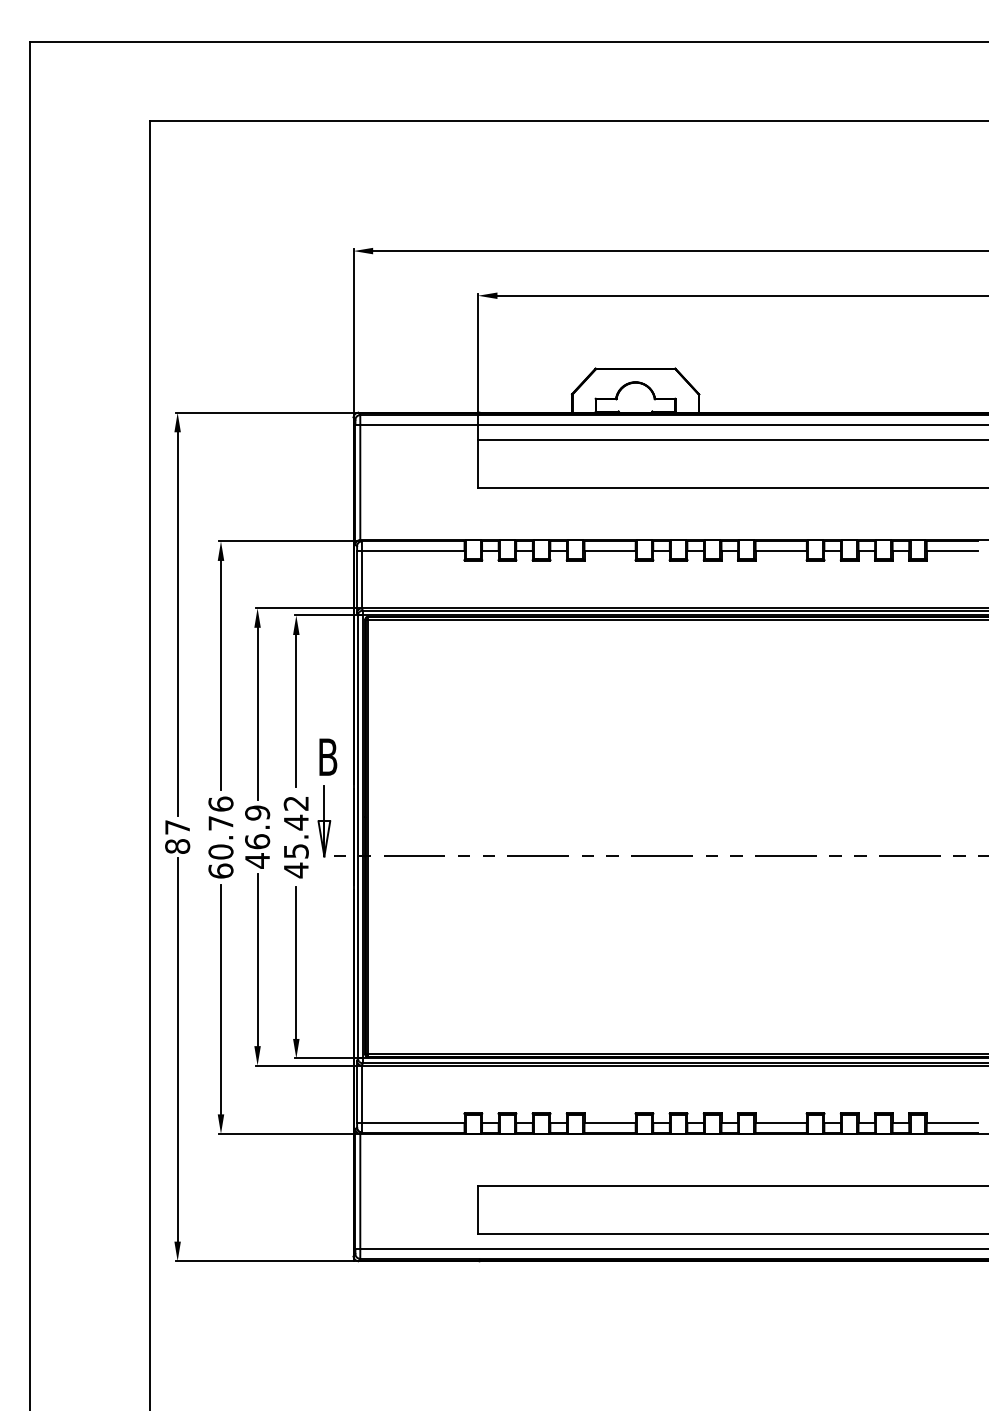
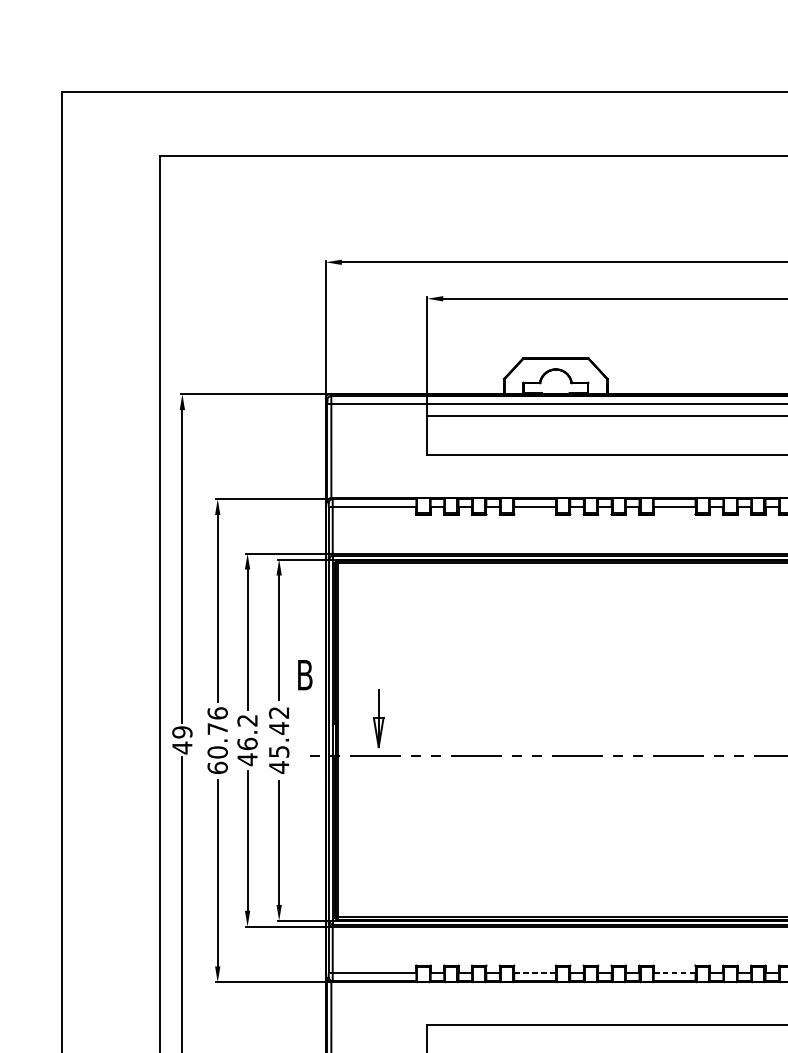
text: (257, 812) -> (247, 720), 46.9 -> 46.2
part: (324, 821) -> (378, 718), moved
text: (177, 837) -> (182, 740), 87 -> 49
line: (610, 1122) -> (535, 973), solid -> dashed
line: (781, 1122) -> (674, 973), solid -> dashed

